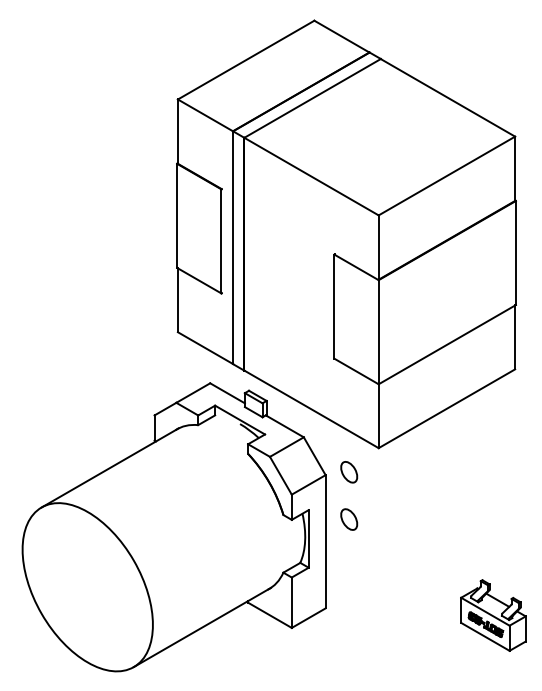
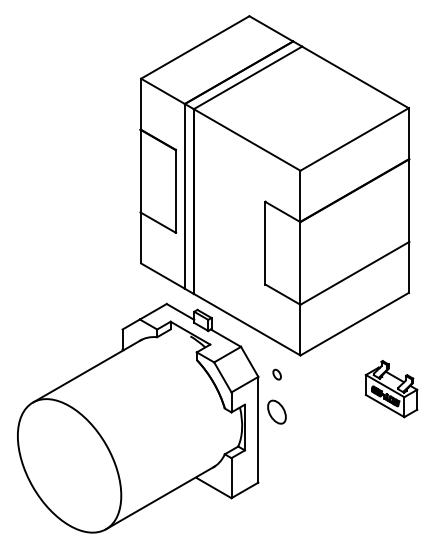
part: (349, 472) -> (277, 374), size x0.6
part: (349, 519) -> (277, 412), size x1.4
part: (493, 615) -> (391, 389), moved

